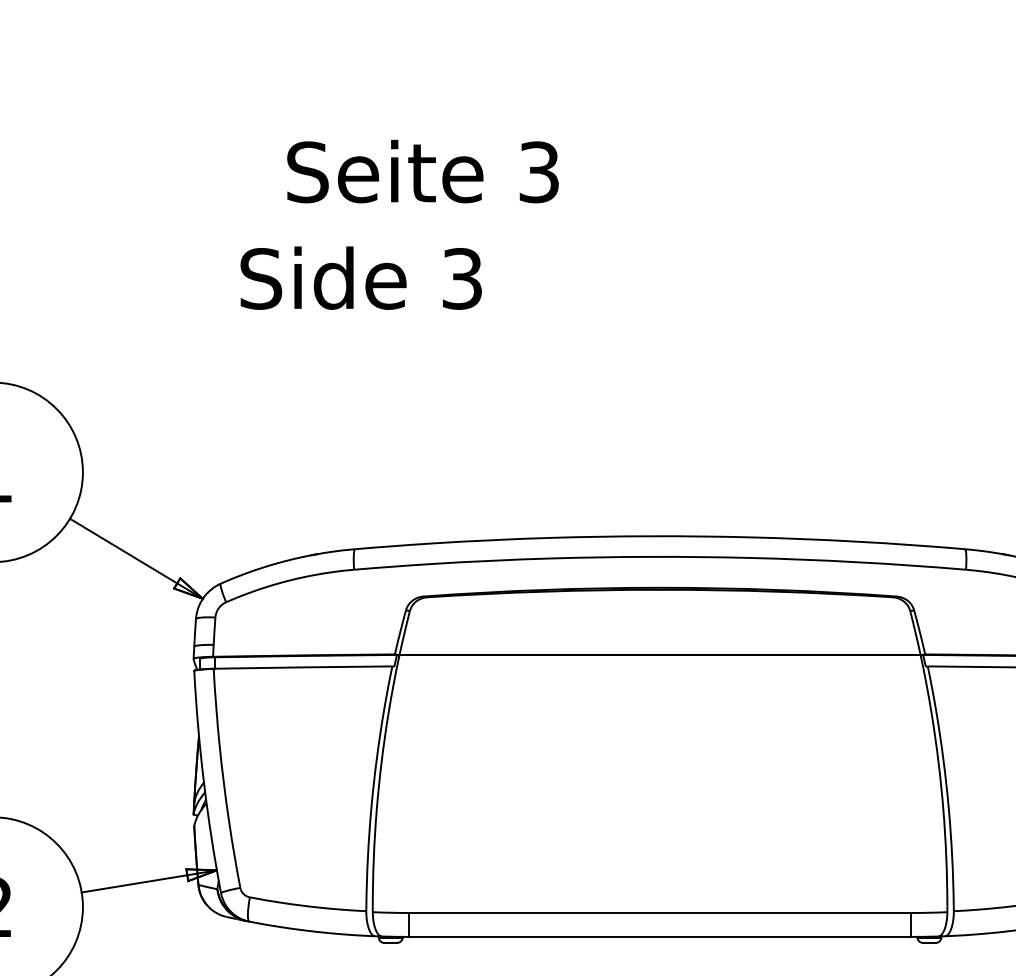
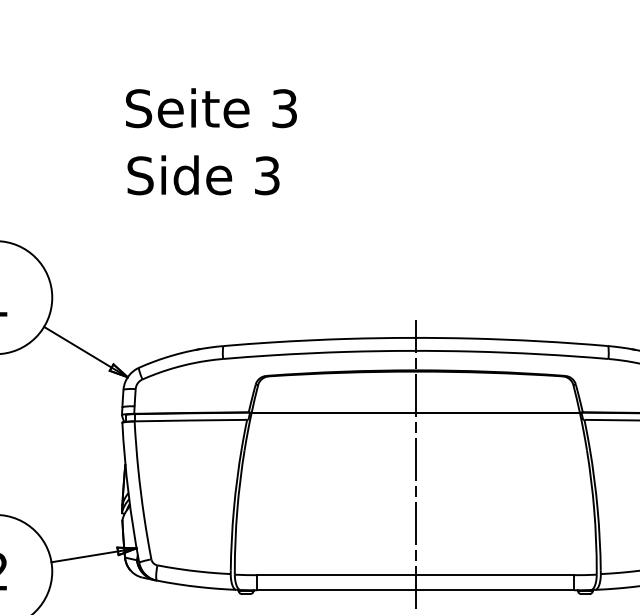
text: (423, 172) -> (211, 108), moved
text: (361, 278) -> (203, 175), moved
line: (659, 737) -> (415, 464), added

